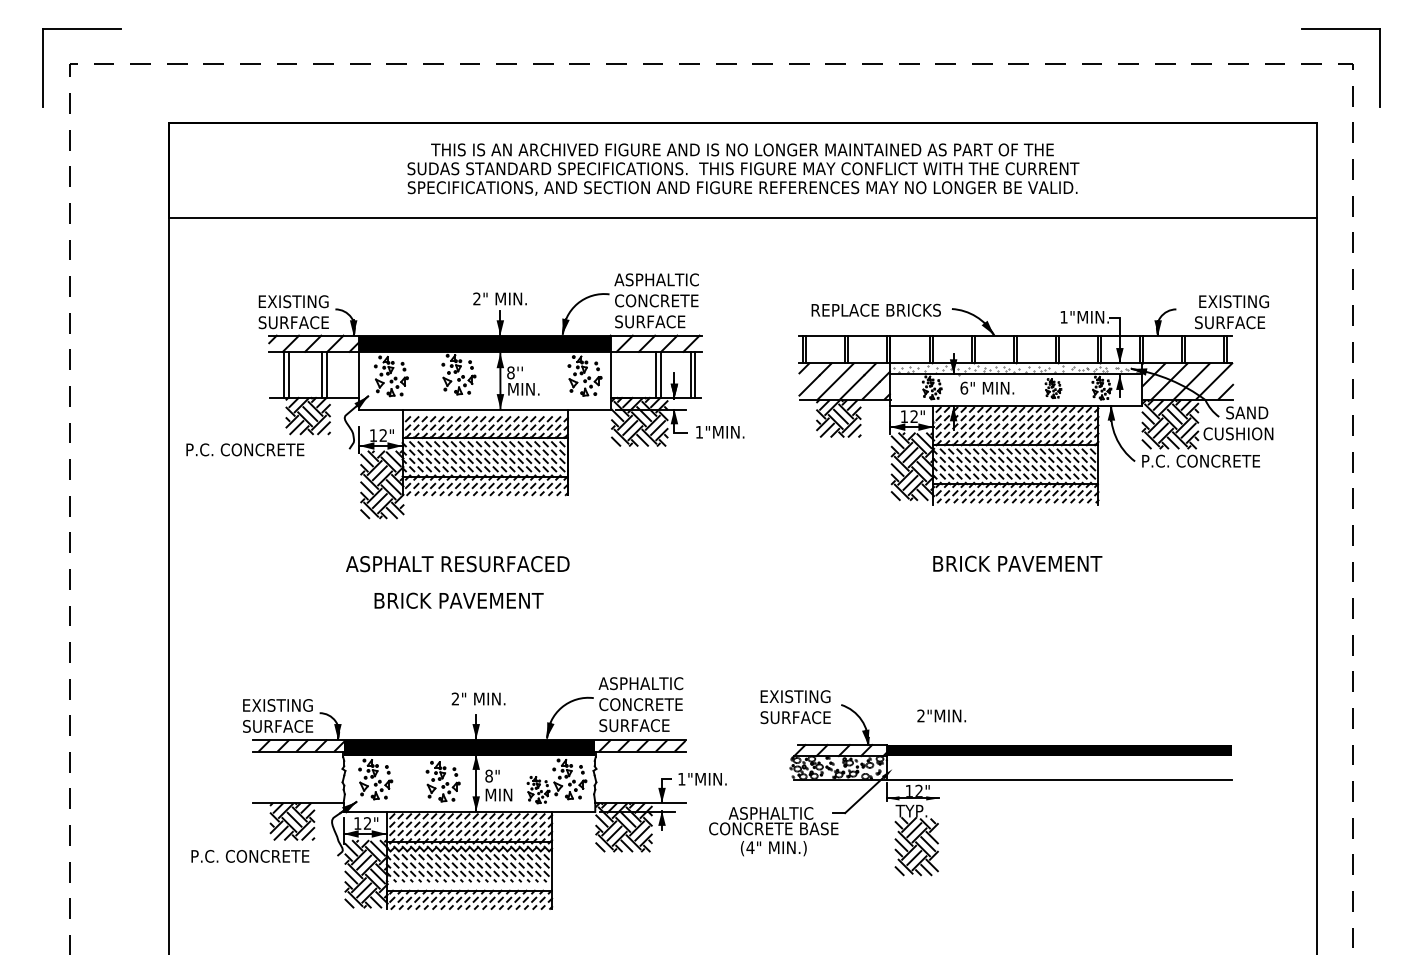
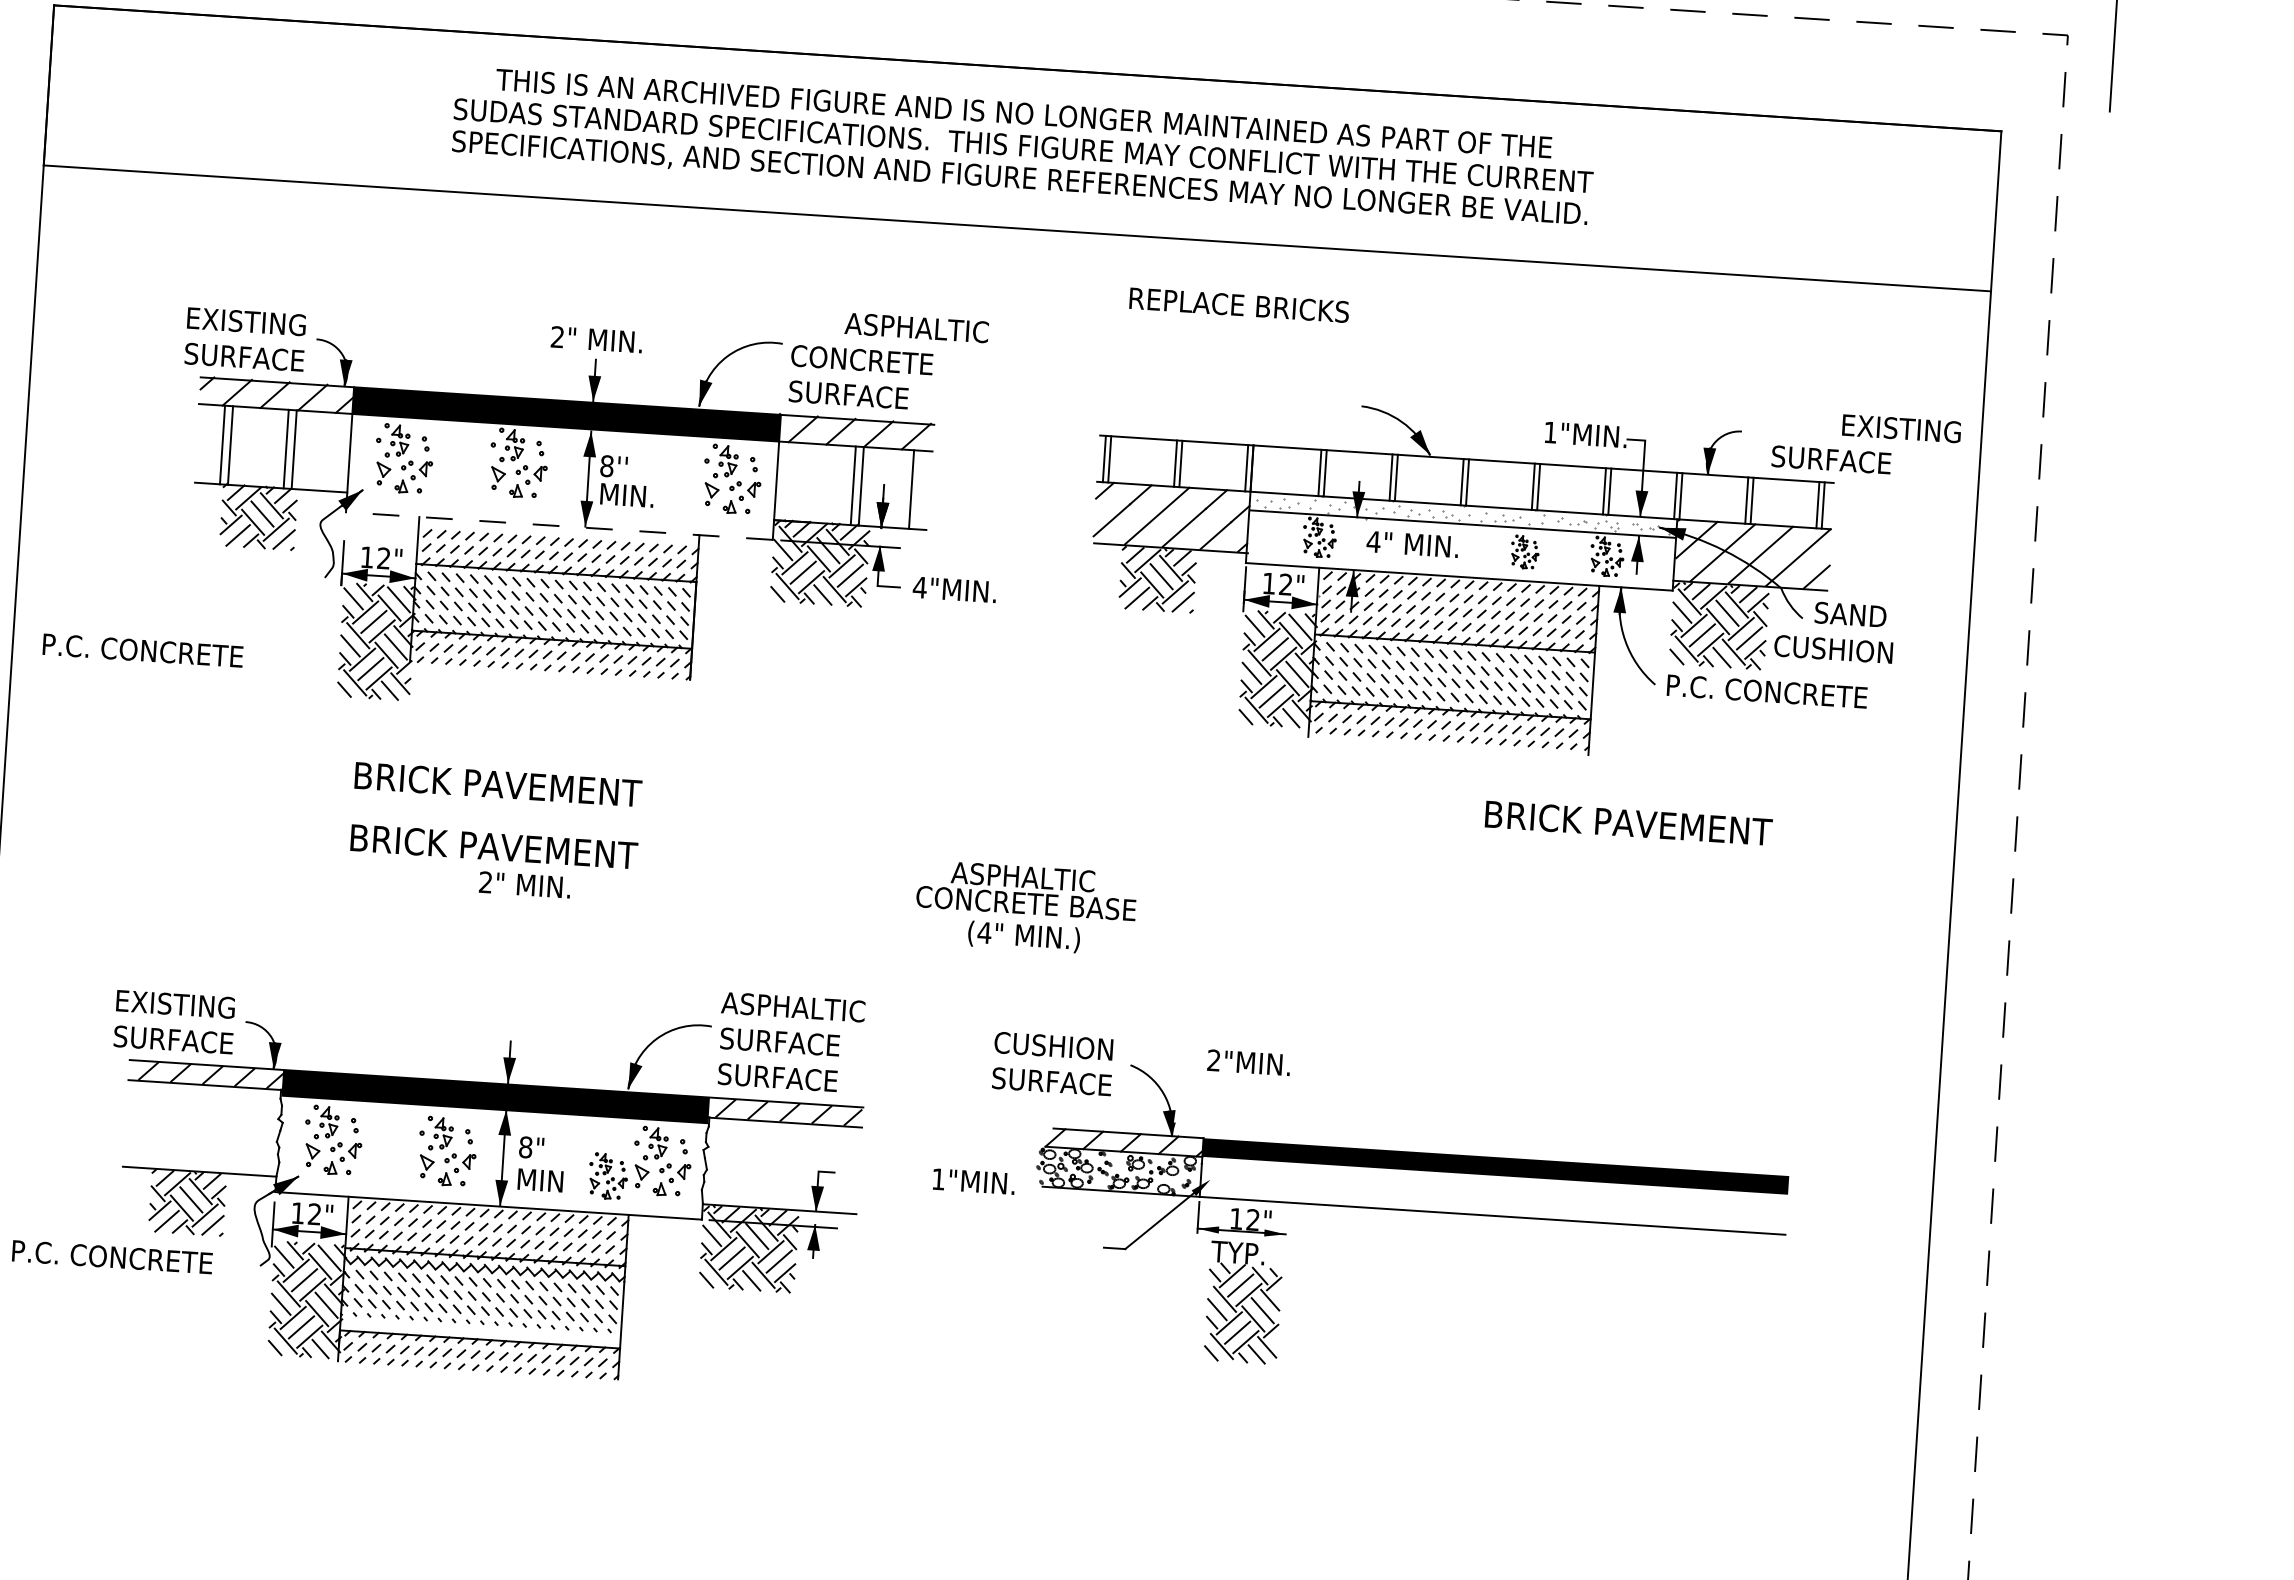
text: (656, 279) -> (916, 327), moved
text: (1233, 301) -> (1900, 428), moved
text: (875, 309) -> (1238, 303), moved
line: (695, 374) -> (919, 489), removed
text: (964, 387) -> (1374, 540), 6" -> 4"
line: (485, 409) -> (559, 525), solid -> dashed
text: (699, 432) -> (920, 587), 1"MIN. -> 4"MIN.
text: (245, 449) -> (143, 650), moved
text: (1017, 563) -> (1628, 822), moved
text: (457, 564) -> (495, 785), ASPHALT RESURFACED -> BRICK PAVEMENT
text: (795, 696) -> (1053, 1045), EXISTING -> CUSHION
text: (478, 698) -> (524, 884), moved
text: (640, 704) -> (790, 1042), CONCRETE -> SURFACE
text: (941, 715) -> (1248, 1061), moved
text: (702, 779) -> (973, 1182), moved
text: (773, 831) -> (1025, 907), moved

